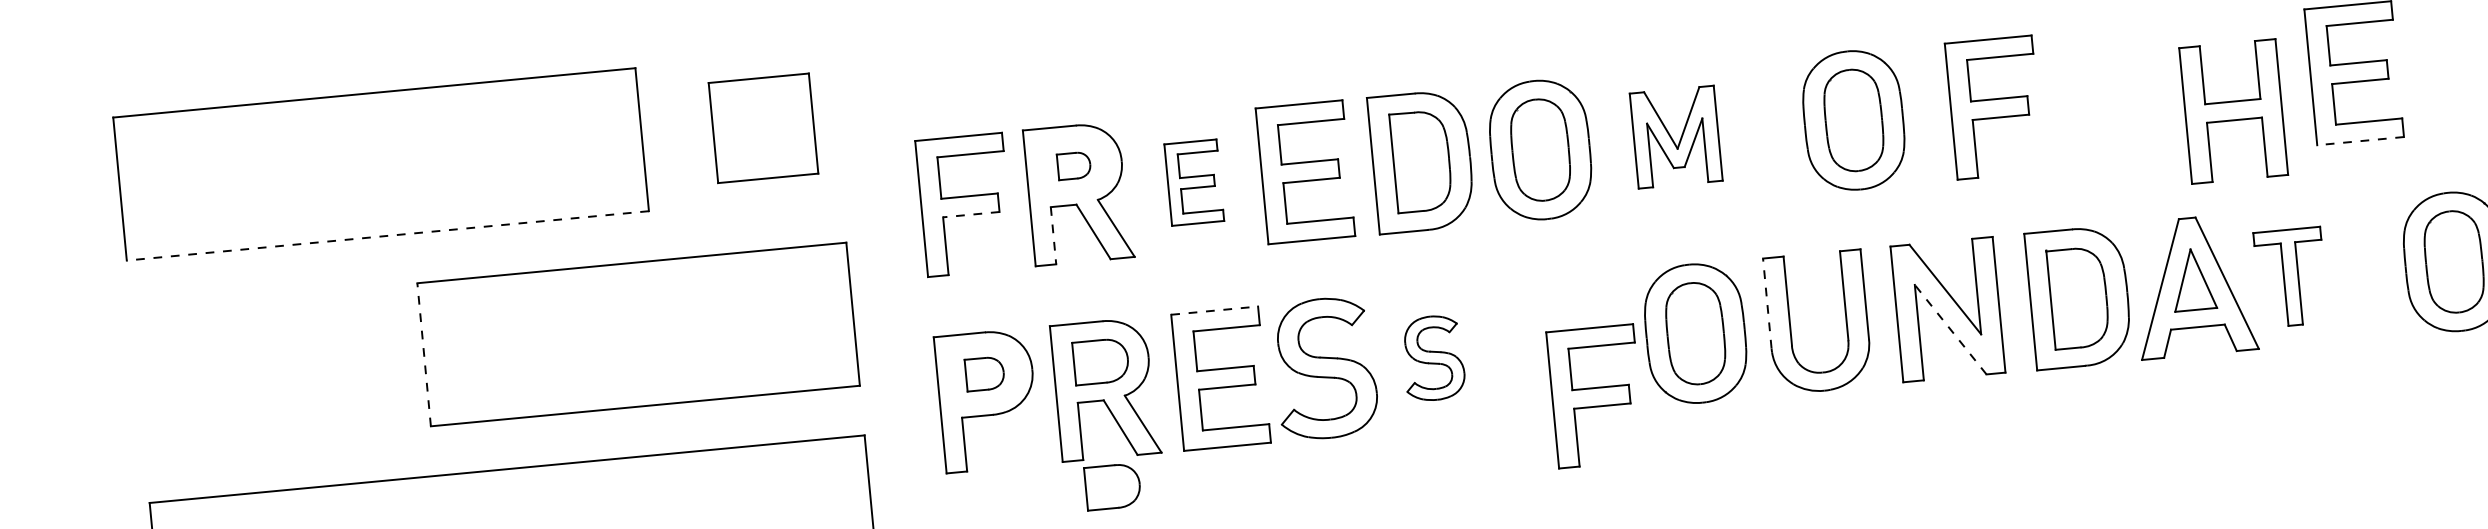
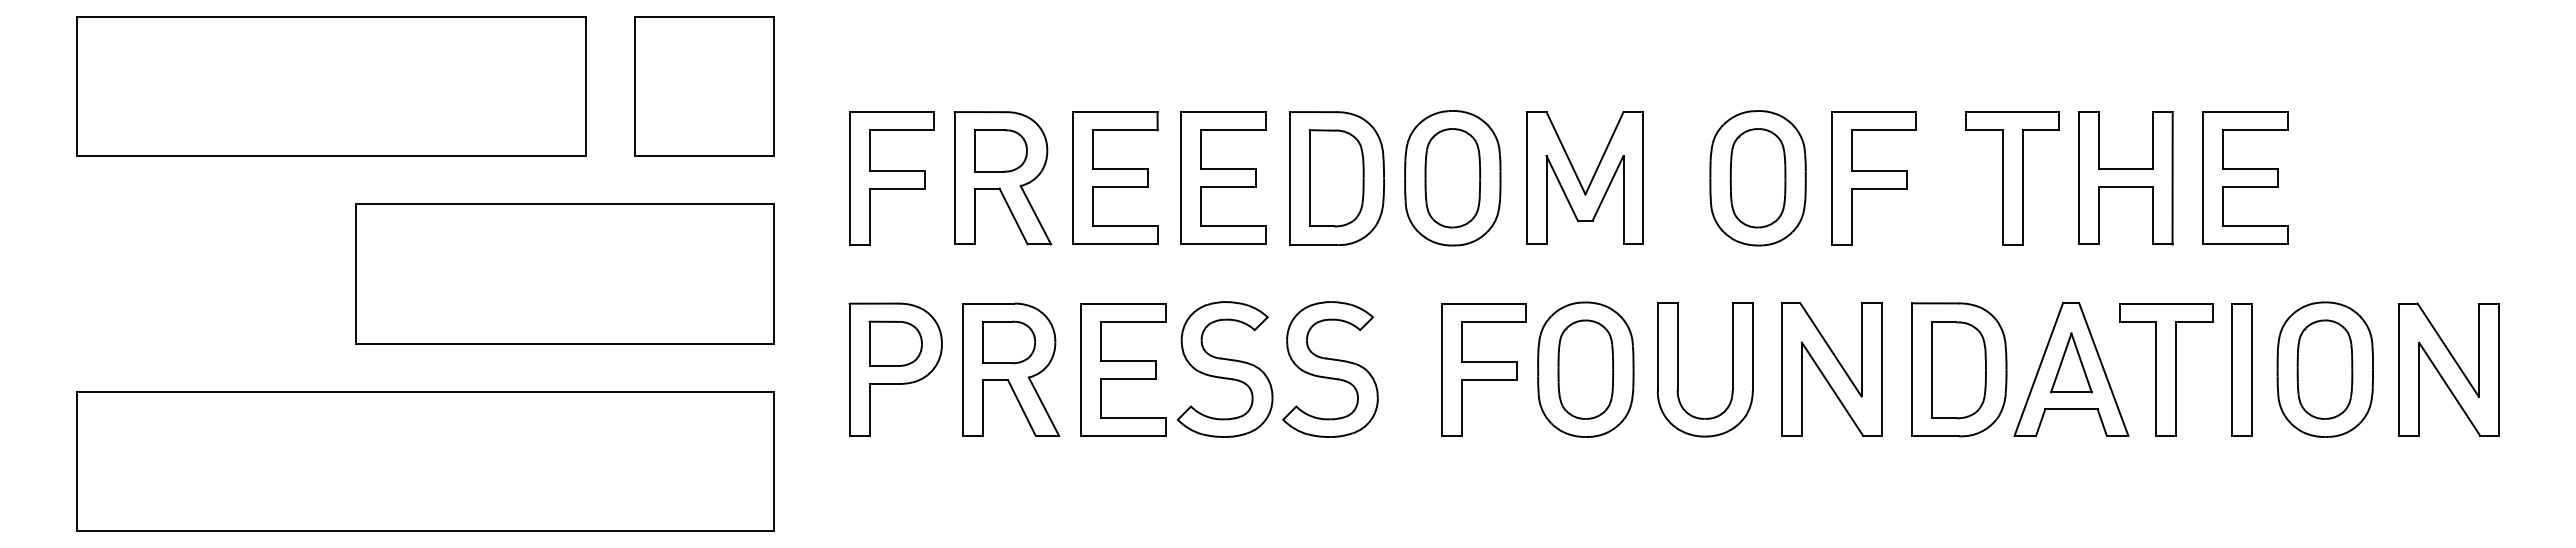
part: (2114, 96) -> (2012, 178), added
part: (1993, 107) -> (1873, 178), moved
part: (2233, 111) -> (2125, 178), moved
part: (763, 128) -> (704, 86), size x1.43
part: (1675, 136) -> (1584, 177), size x1.43
line: (2360, 141) -> (2245, 244), dashed -> solid
part: (1073, 165) -> (1000, 150), size x1.67
part: (1194, 182) -> (1115, 177), size x1.67
line: (970, 214) -> (896, 188), dashed -> solid
line: (387, 235) -> (331, 155), dashed -> solid
line: (1053, 235) -> (974, 216), dashed -> solid
part: (2368, 269) -> (2241, 369), added
part: (2291, 277) -> (2166, 369), size x1.43
line: (1767, 303) -> (1657, 347), dashed -> solid
line: (1214, 310) -> (1123, 303), dashed -> solid
line: (1950, 330) -> (1832, 389), dashed -> solid
line: (423, 355) -> (355, 274), dashed -> solid
part: (1433, 358) -> (1330, 369), size x1.67
part: (984, 373) -> (895, 343), size x1.43
part: (1595, 395) -> (1483, 369), moved
part: (1112, 486) -> (1008, 464), removed

